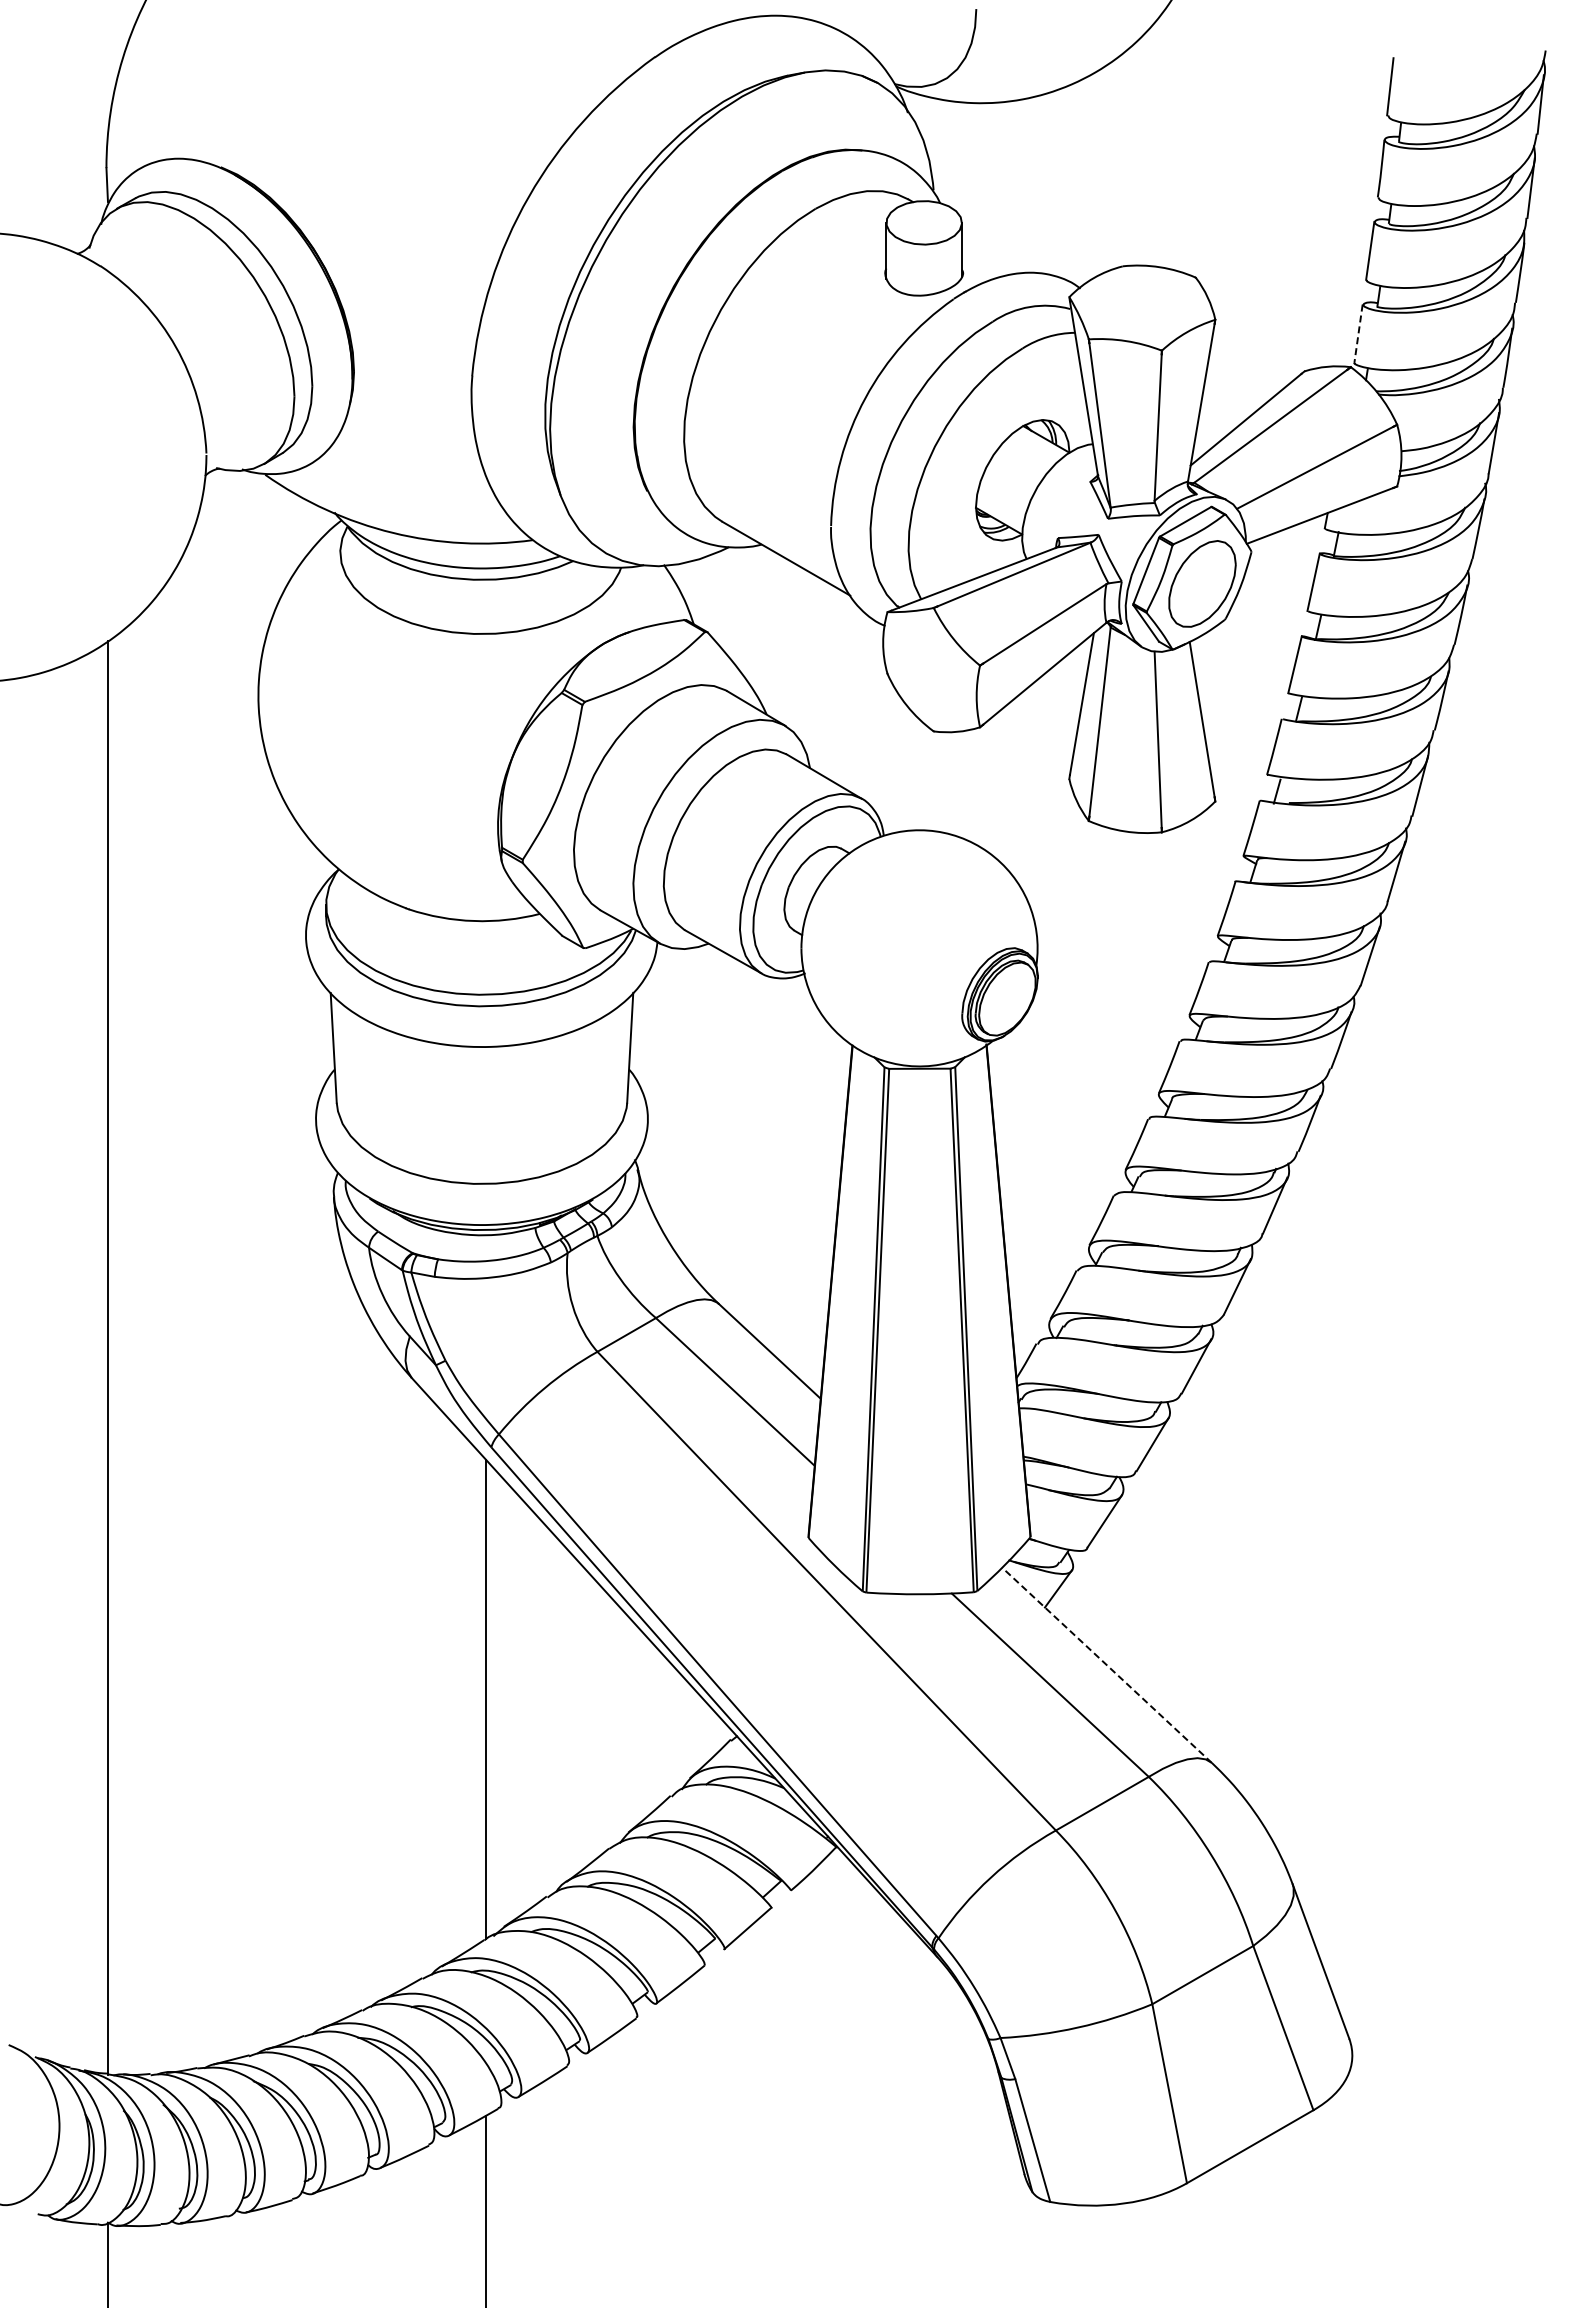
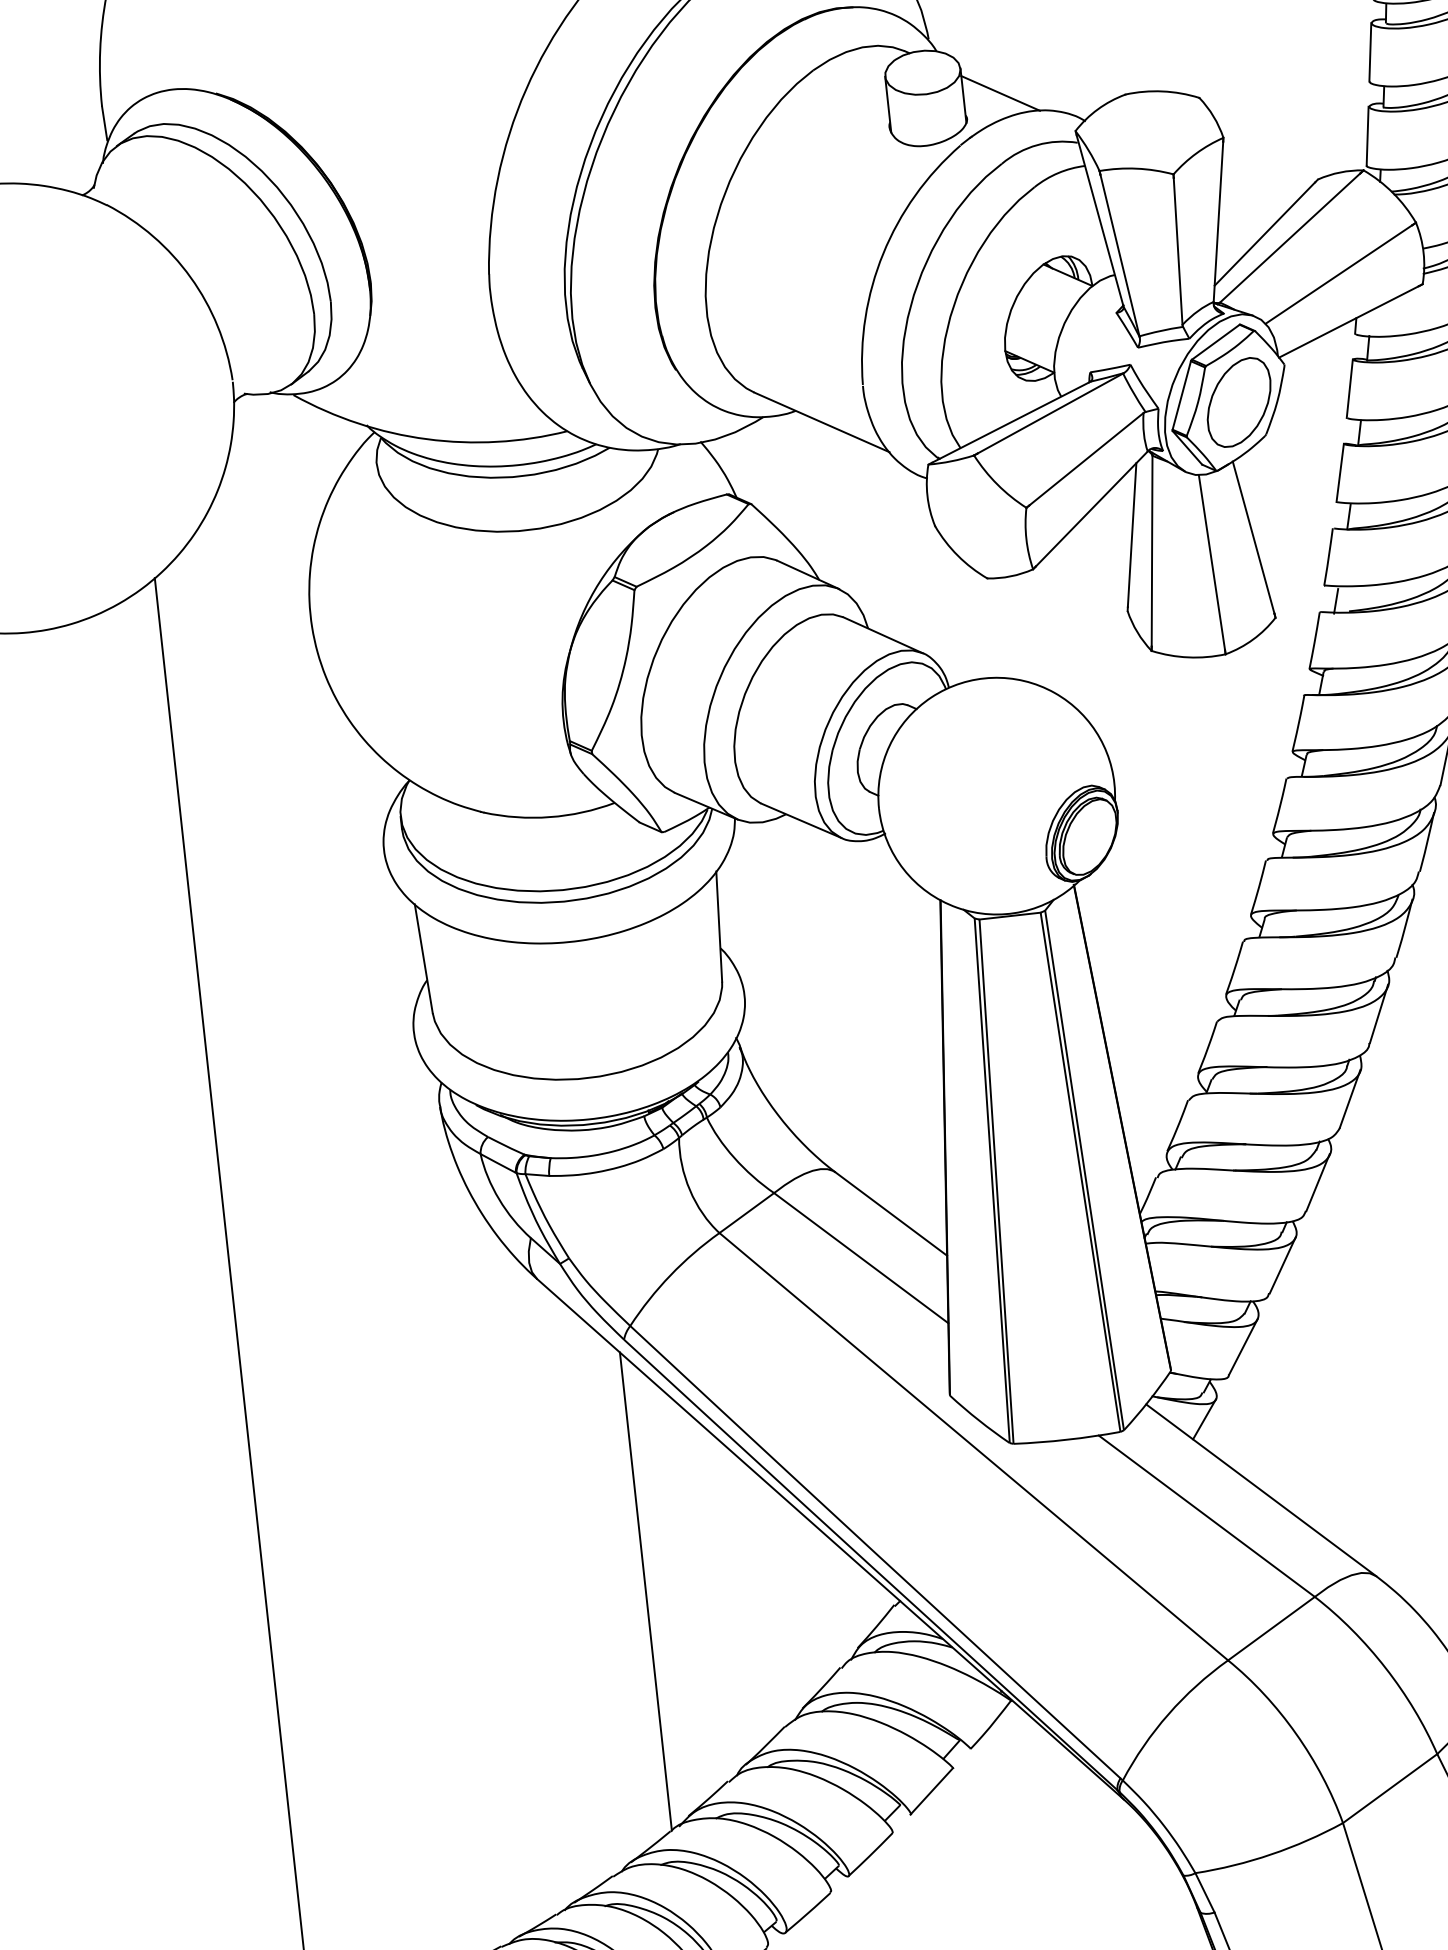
line: (999, 251) -> (1000, 93), added
line: (1358, 334) -> (1367, 136), dashed -> solid
line: (1106, 1665) -> (1260, 1490), dashed -> solid

